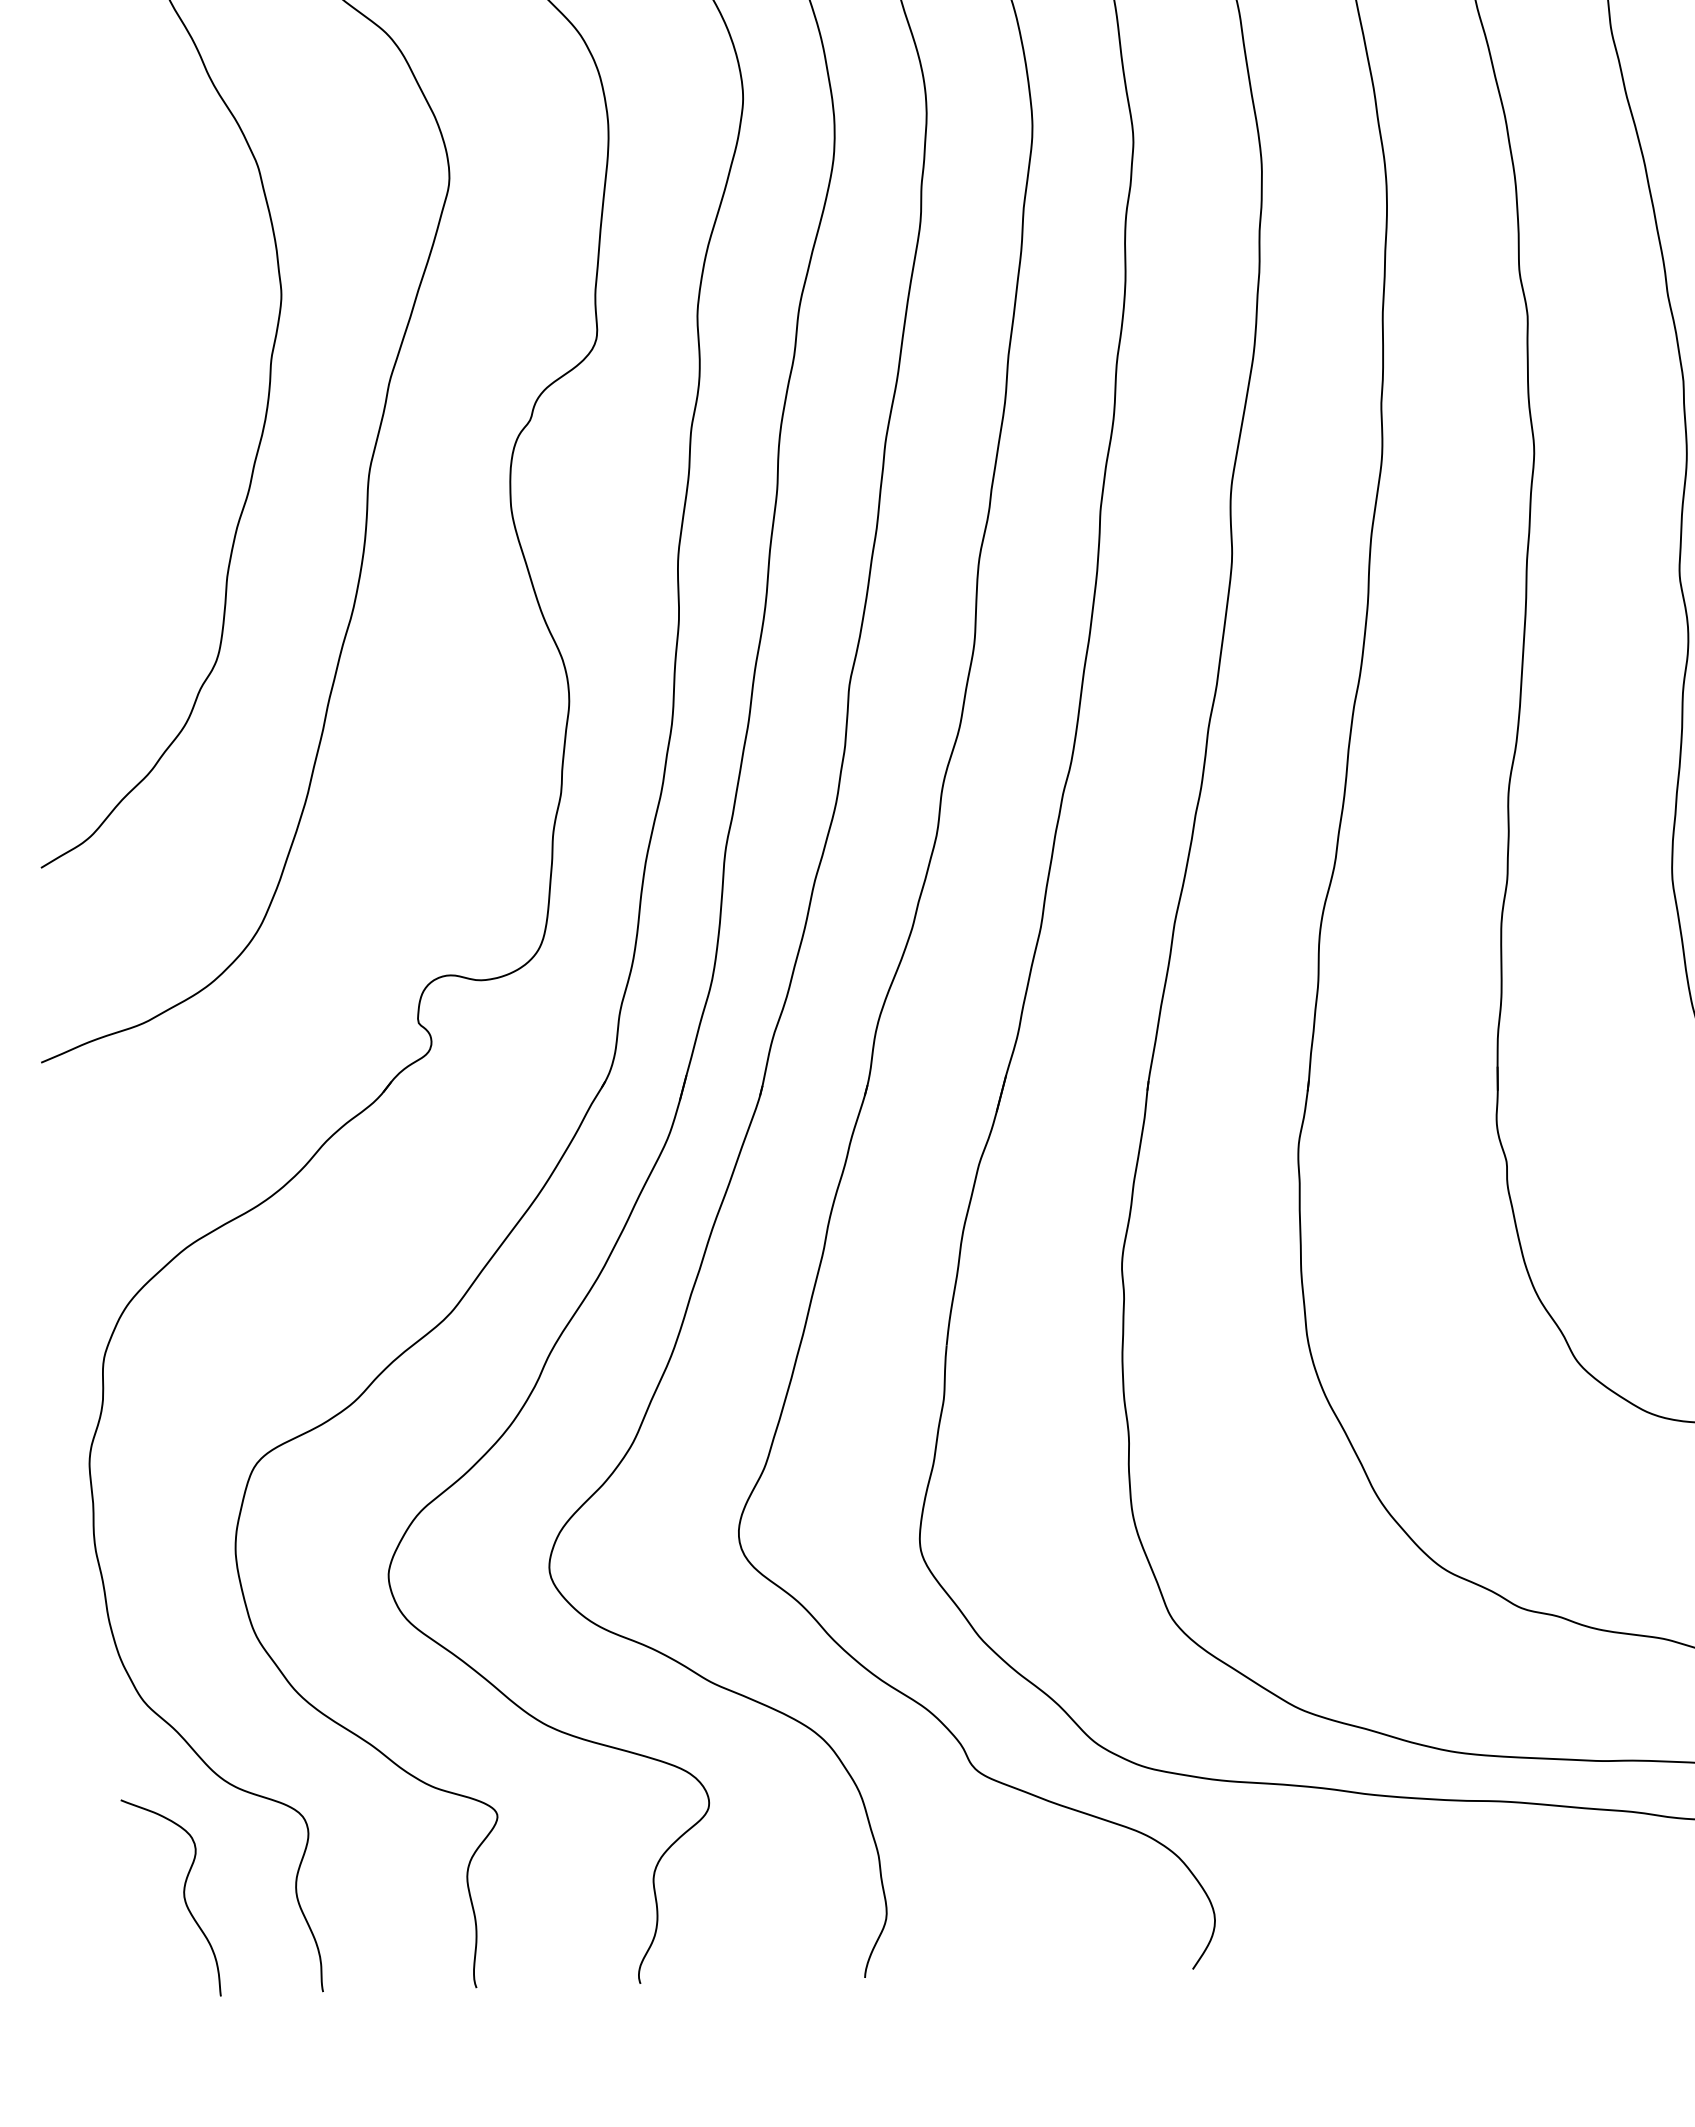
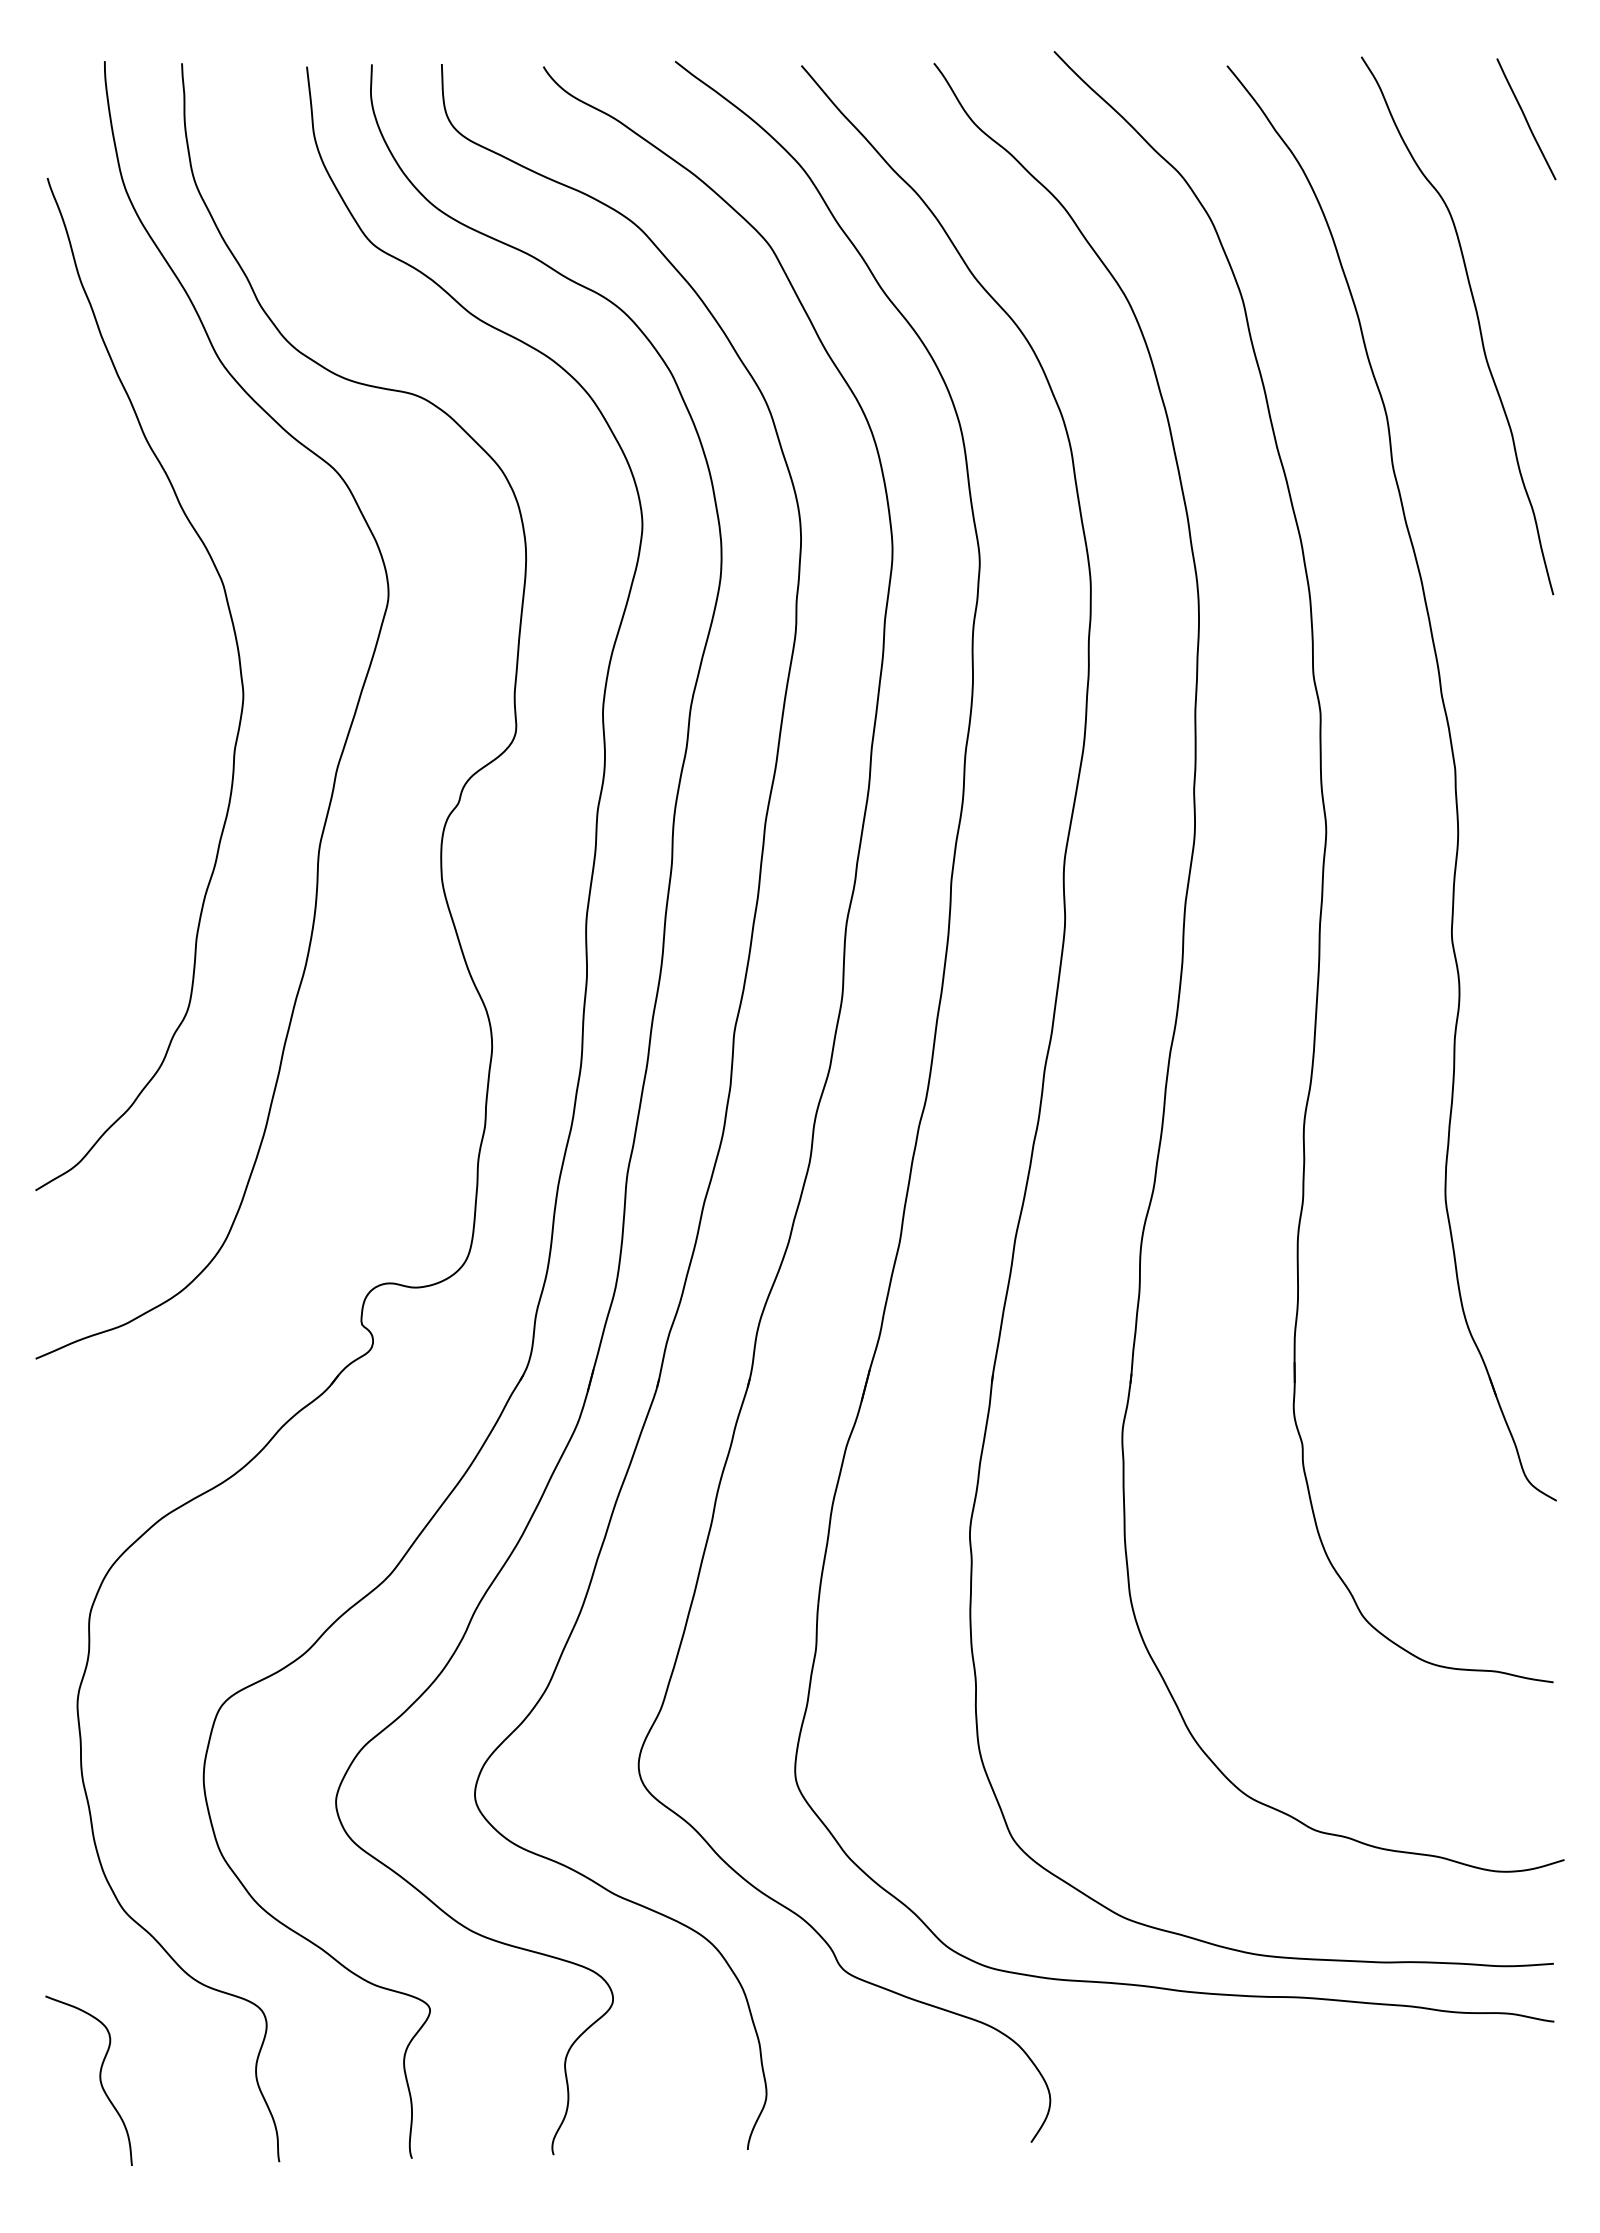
curve: (183, 1897) -> (99, 2080), moved

